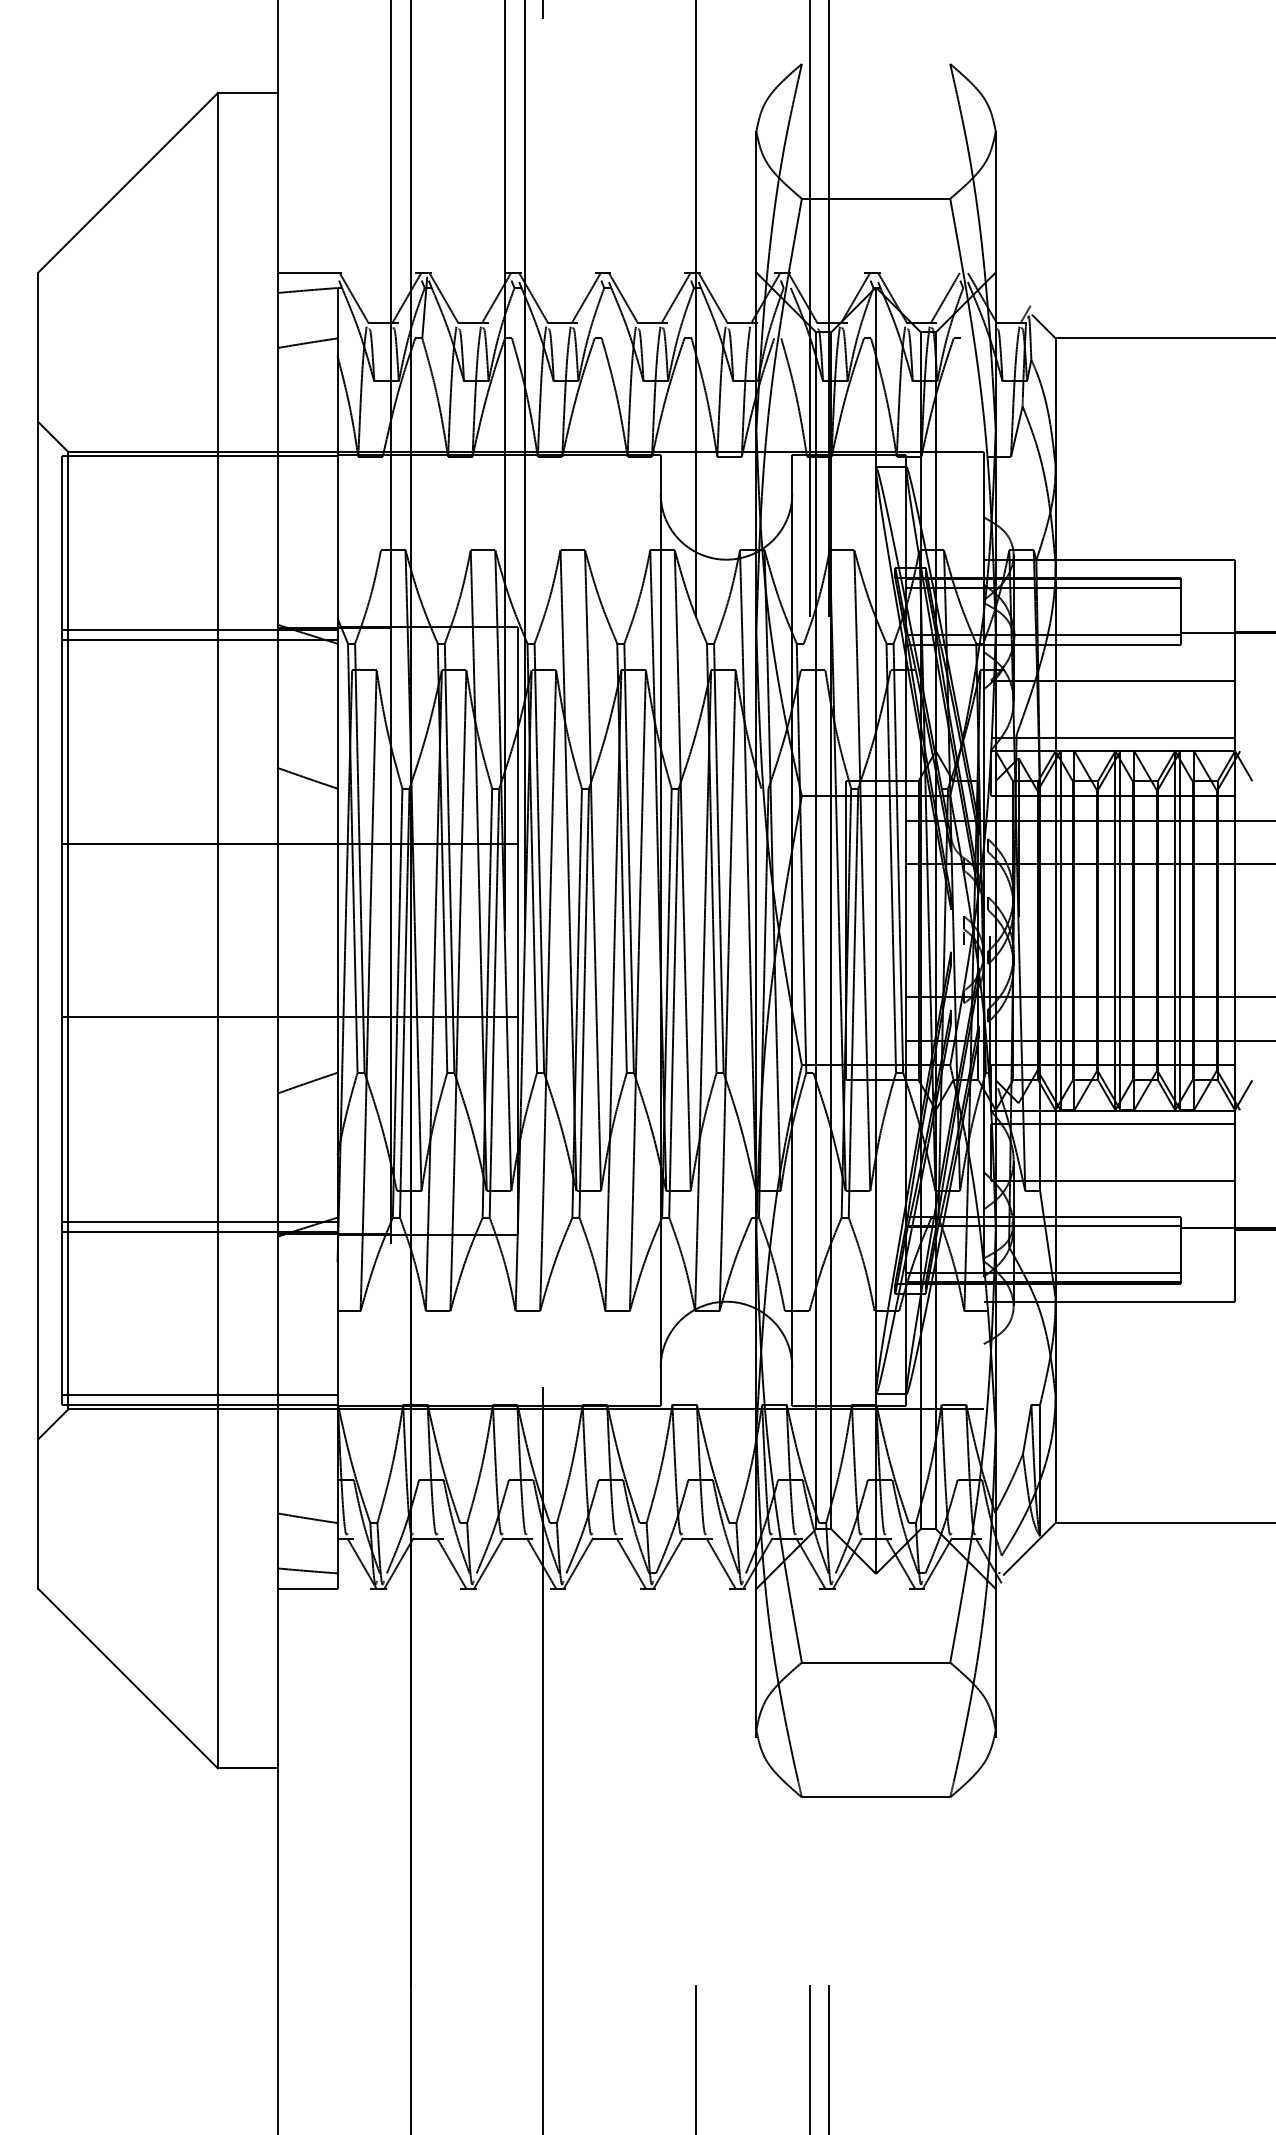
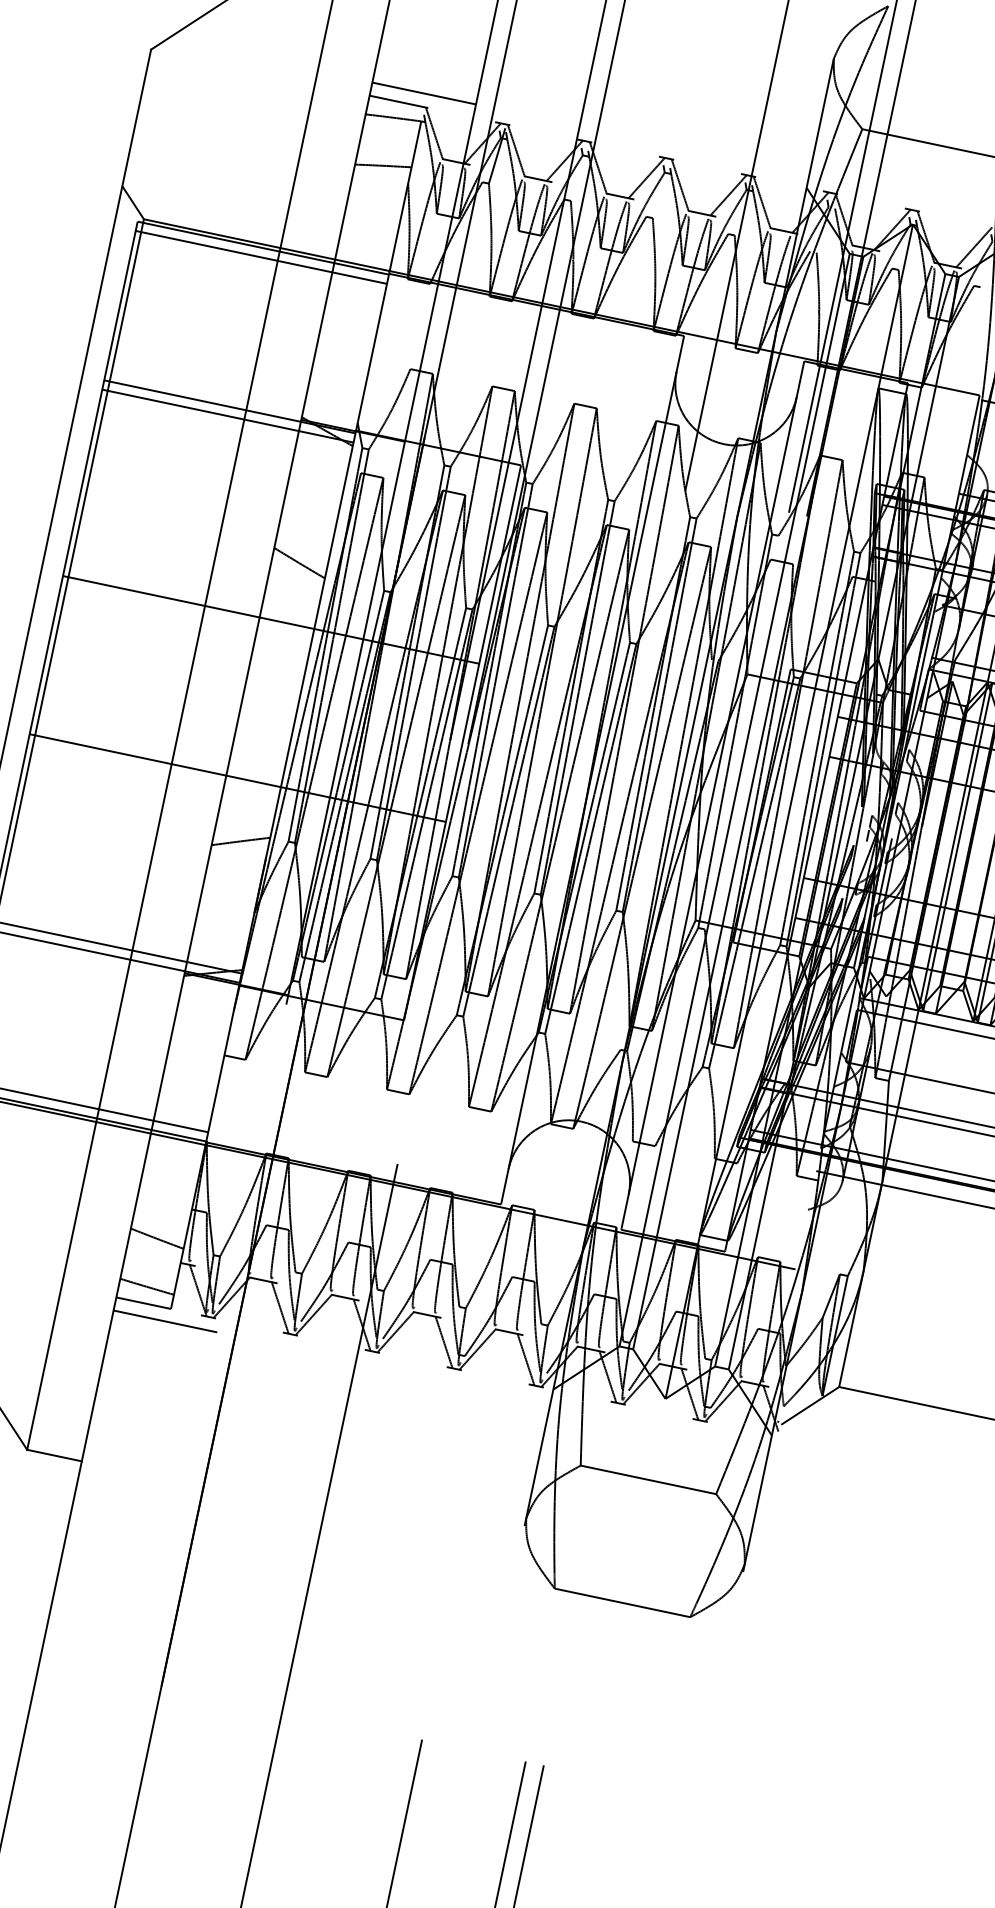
line: (334, 258) -> (424, 93), added
line: (199, 466) -> (260, 257), added
line: (334, 1603) -> (165, 1321), added

